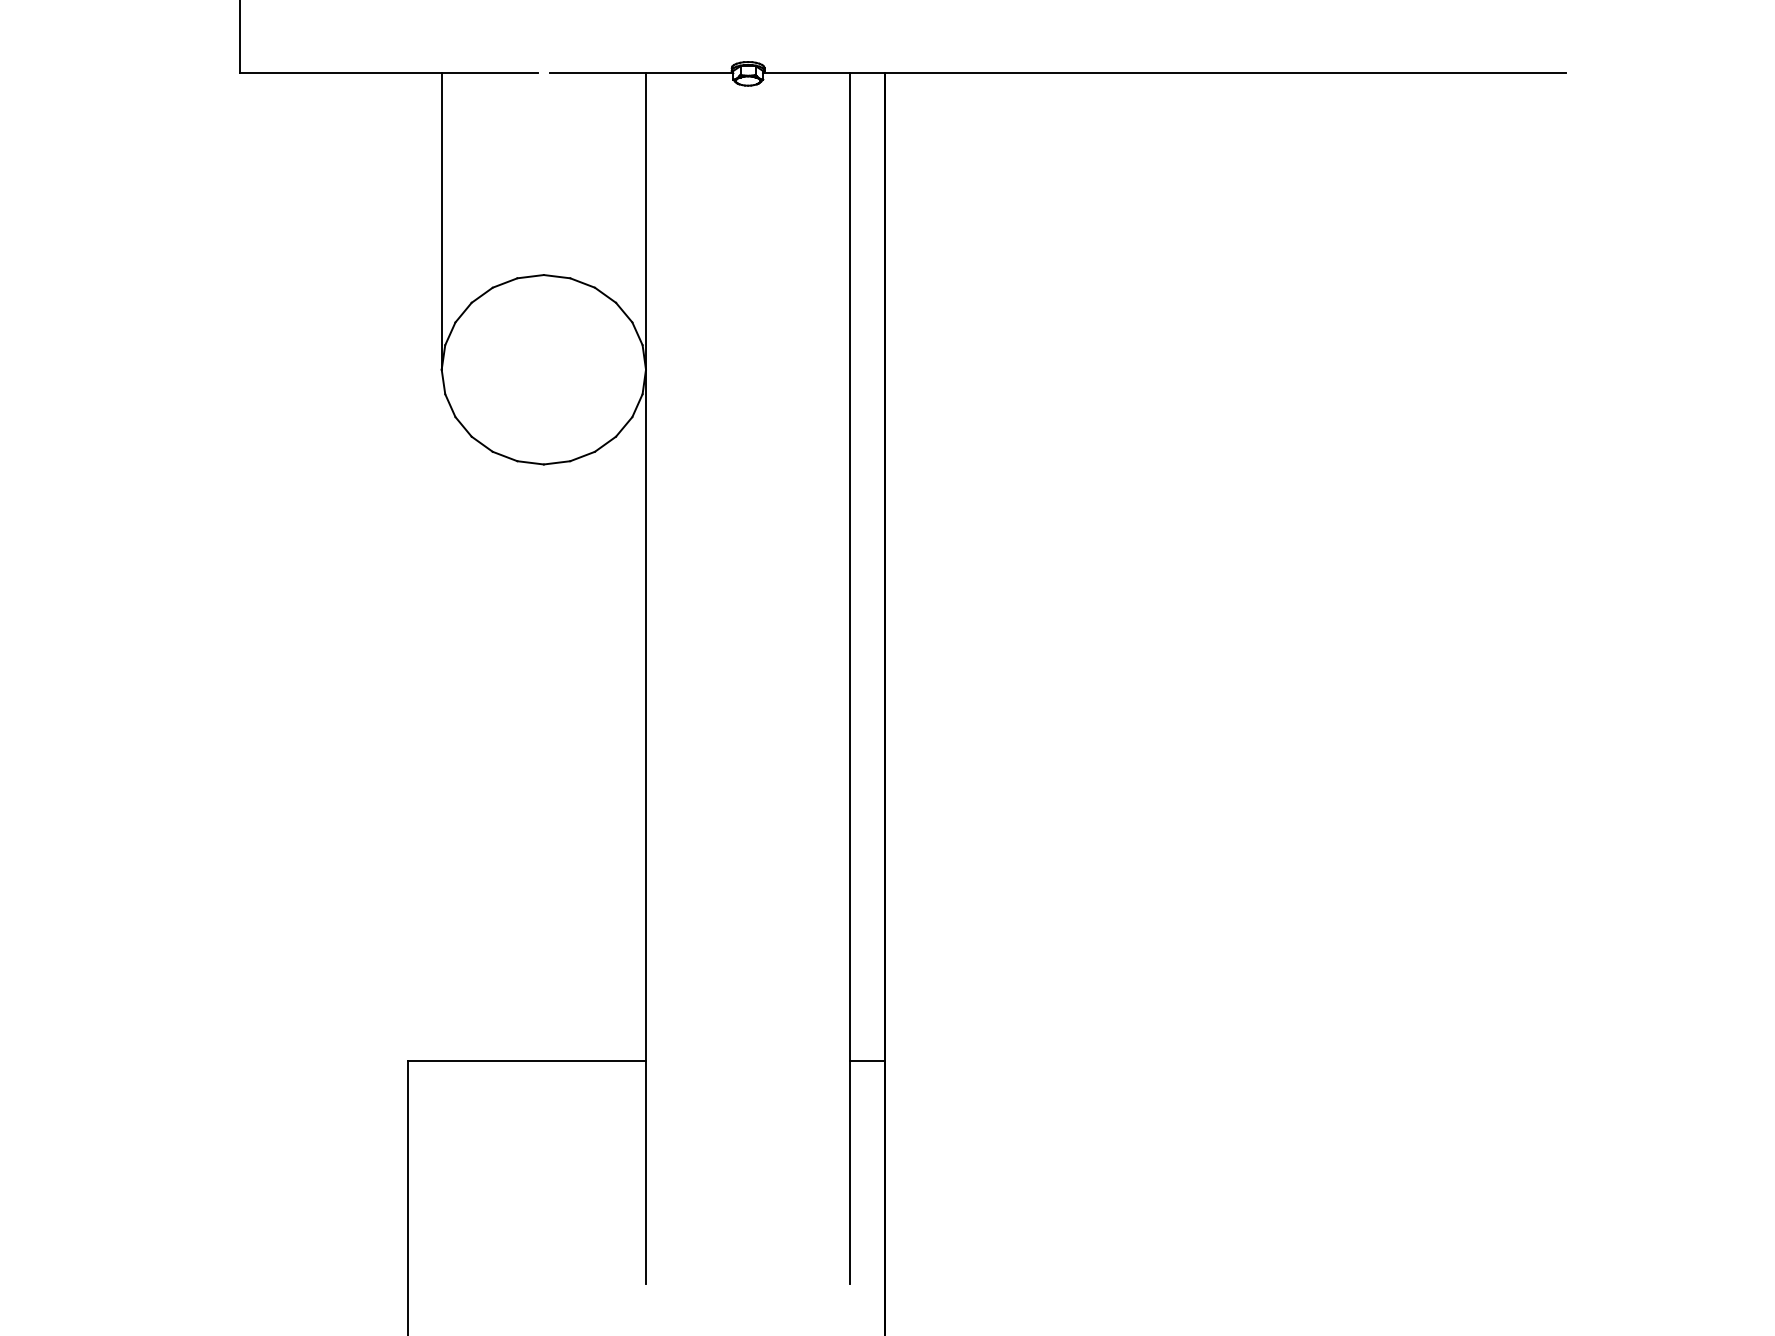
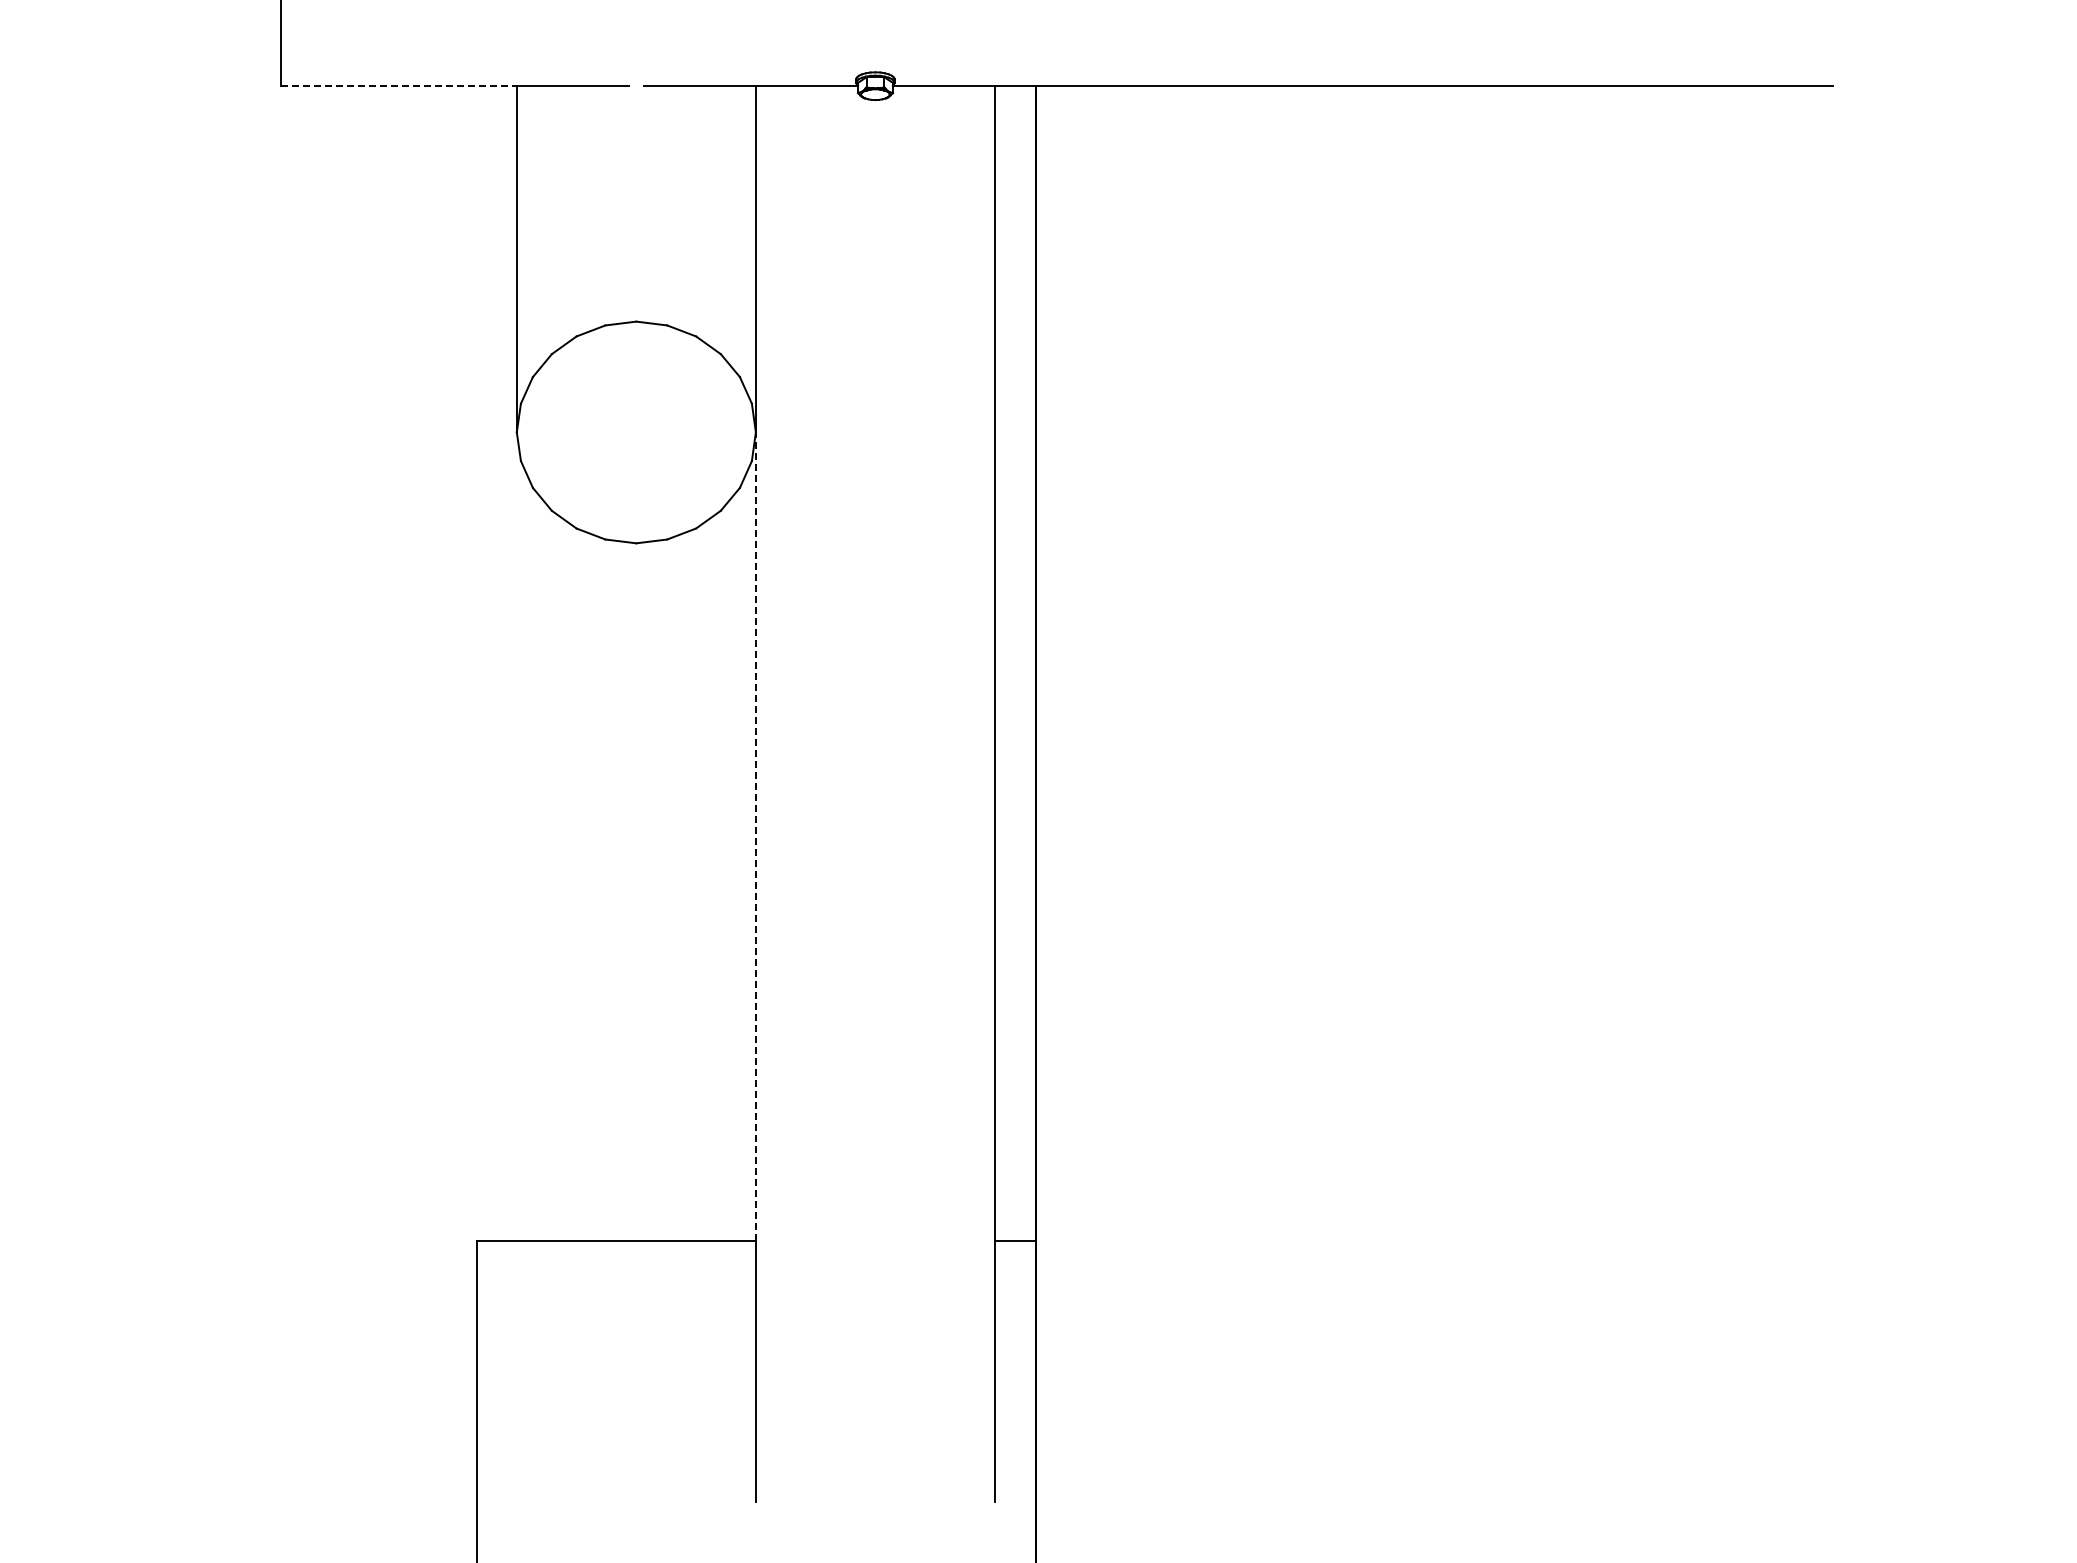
line: (340, 73) -> (398, 85), solid -> dashed
line: (645, 714) -> (755, 836), solid -> dashed

